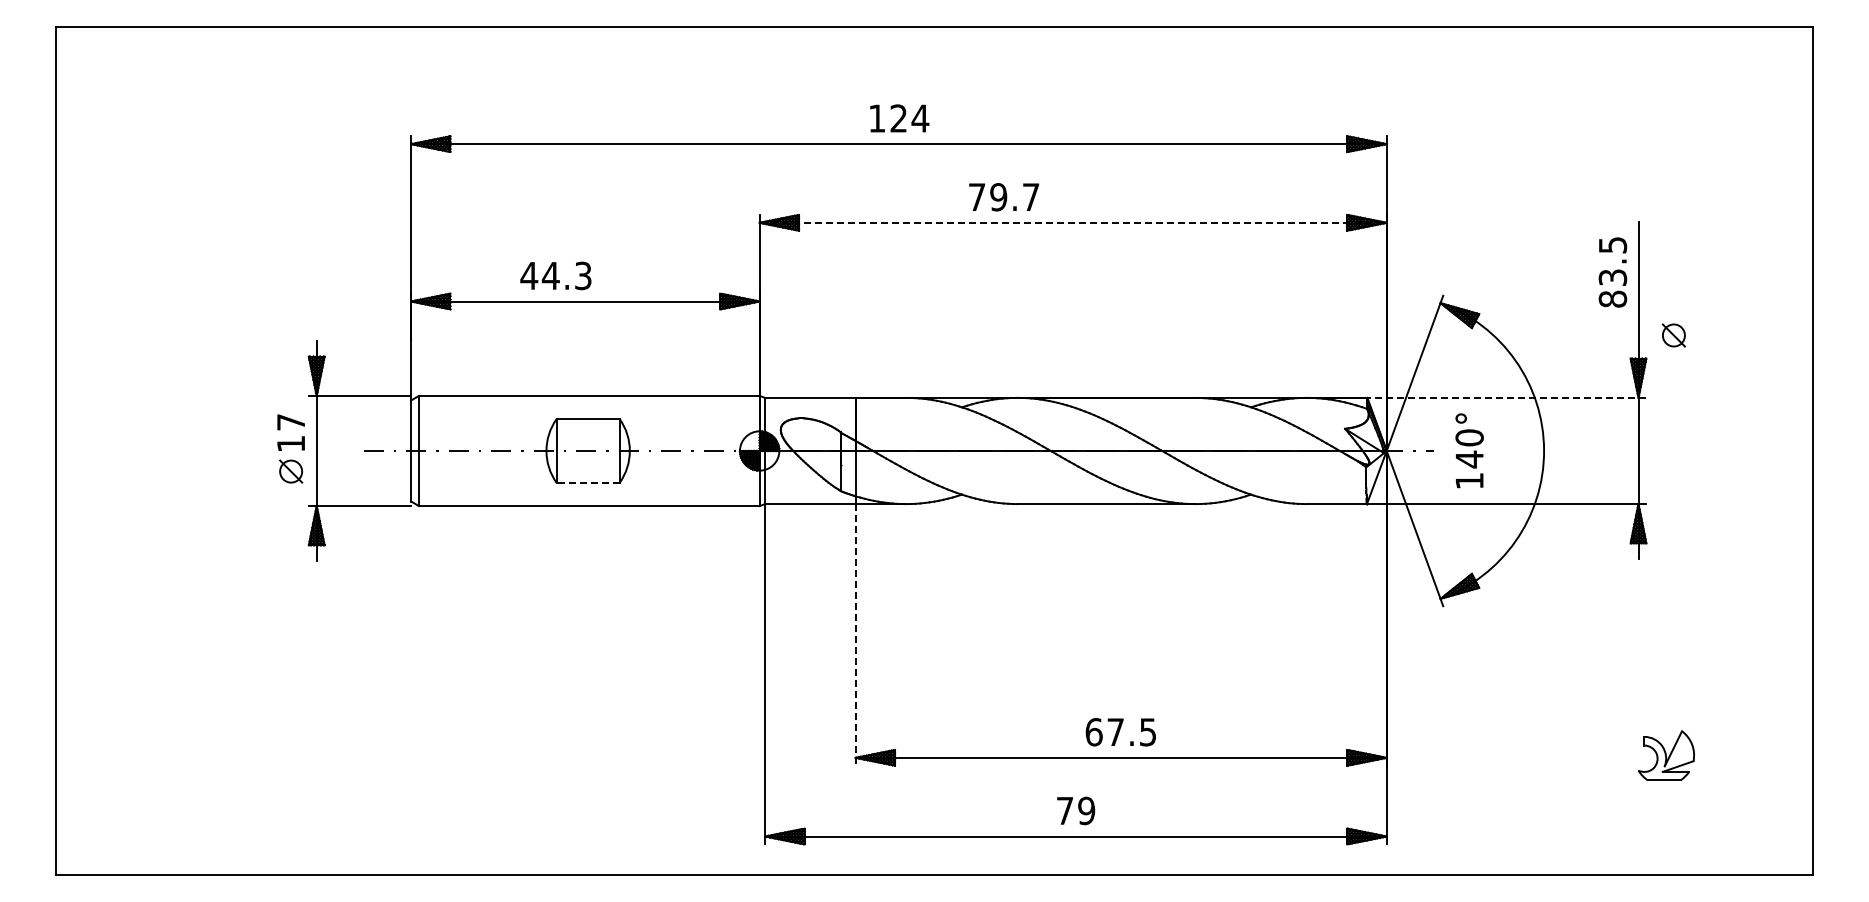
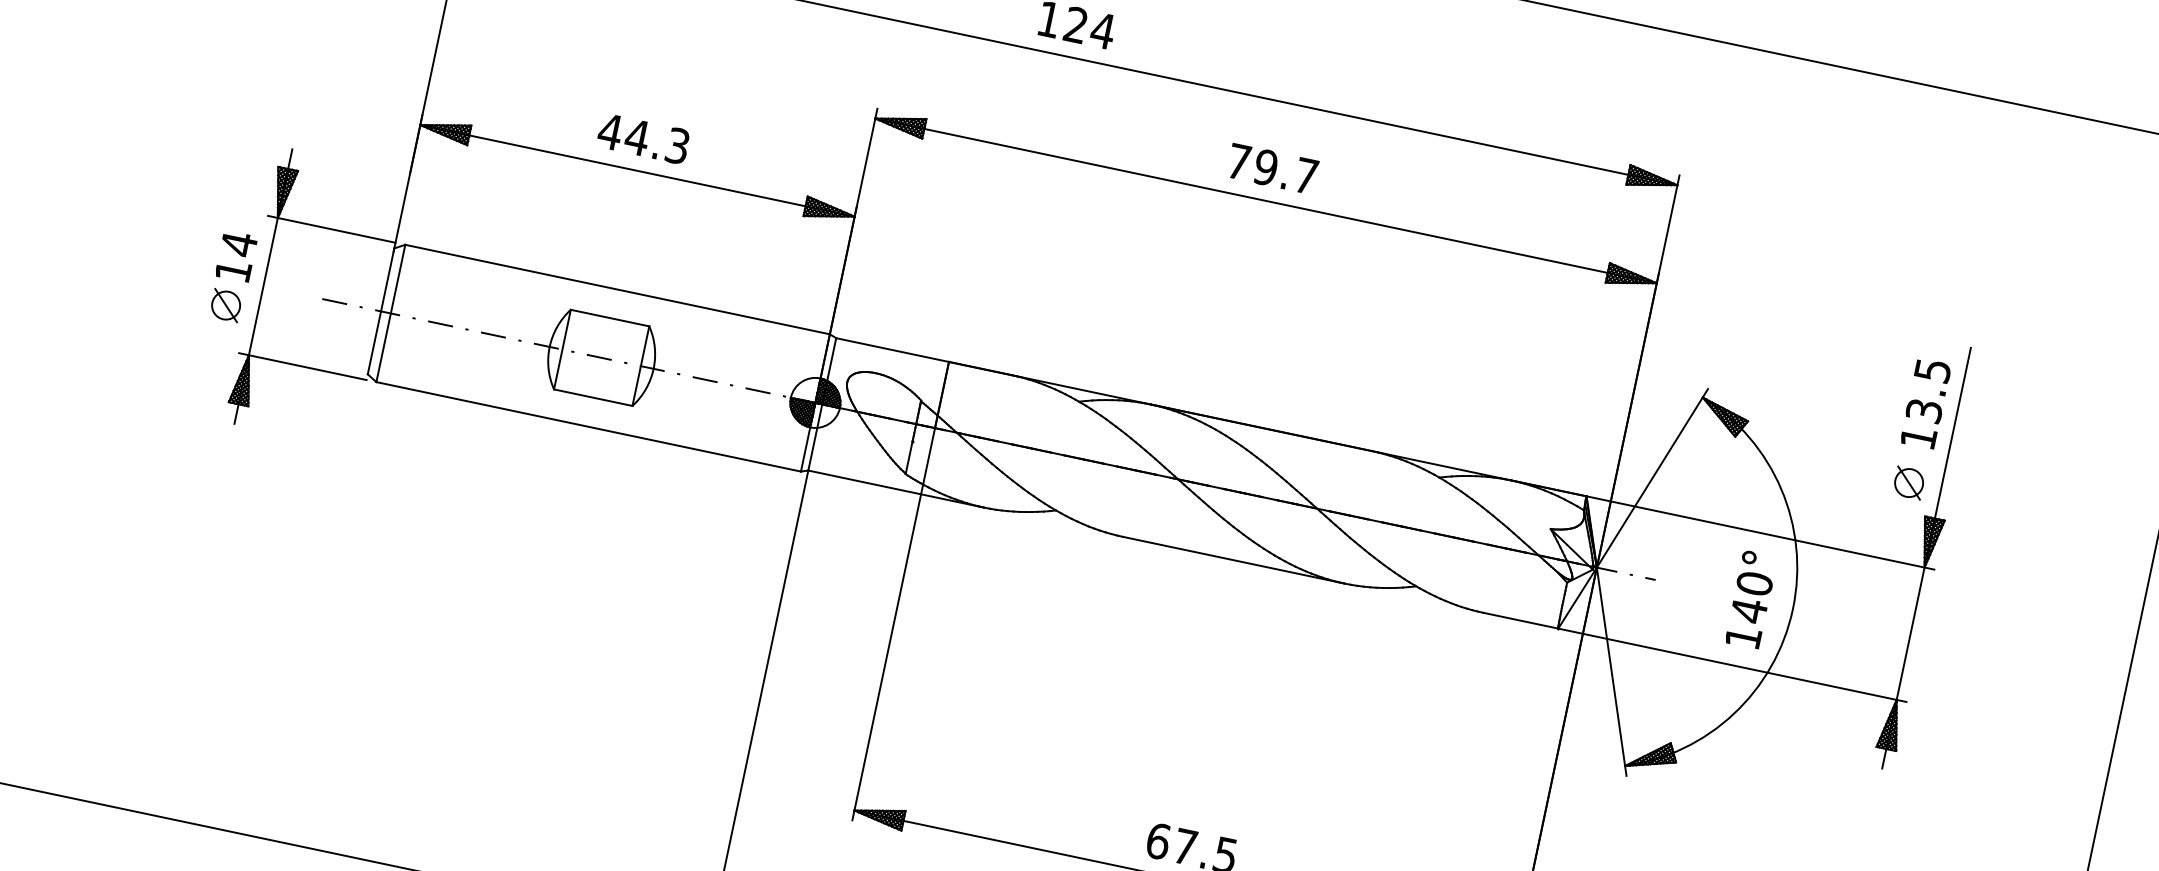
text: (1004, 197) -> (1273, 169), moved
line: (1073, 222) -> (1266, 200), dashed -> solid
text: (555, 275) -> (643, 138), moved
text: (1612, 298) -> (1918, 436), 83.5 -> 13.5
part: (1673, 335) -> (1908, 482), moved
line: (1506, 397) -> (1760, 532), dashed -> solid
text: (290, 422) -> (238, 244), 17 -> 14
text: (1469, 450) -> (1751, 599), moved
line: (587, 482) -> (592, 396), dashed -> solid
line: (855, 634) -> (886, 656), dashed -> solid

